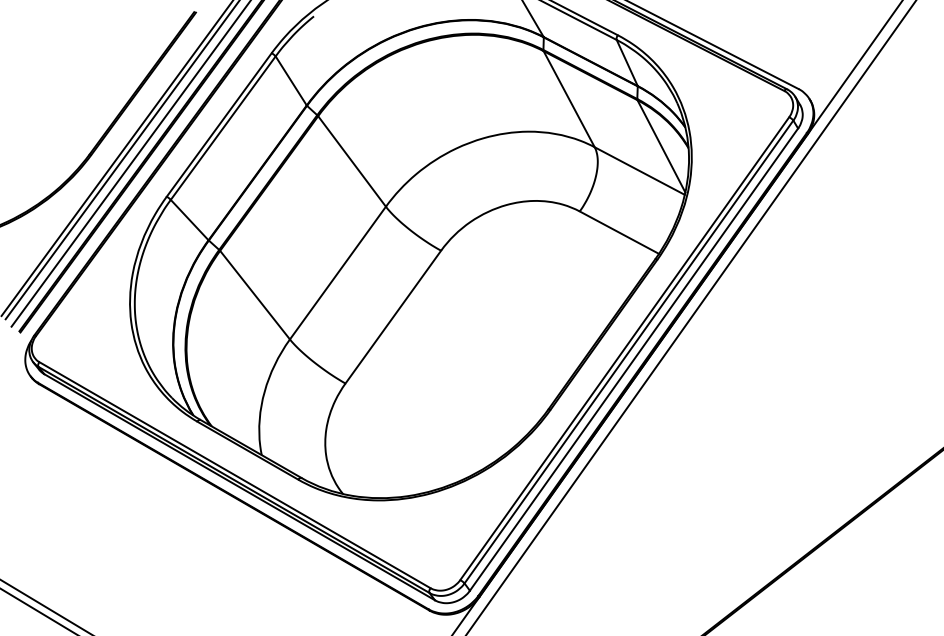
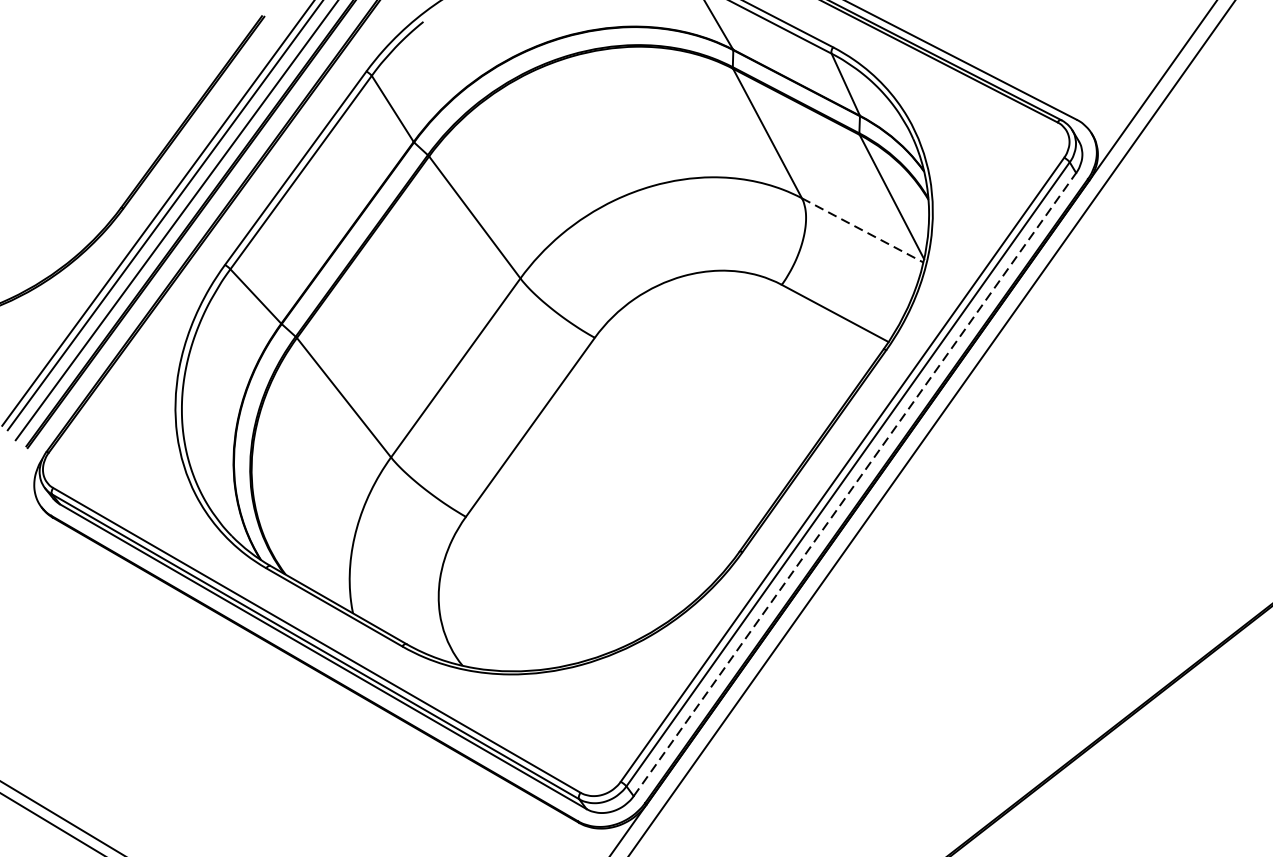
line: (639, 171) -> (862, 230), solid -> dashed
line: (634, 359) -> (855, 484), solid -> dashed

